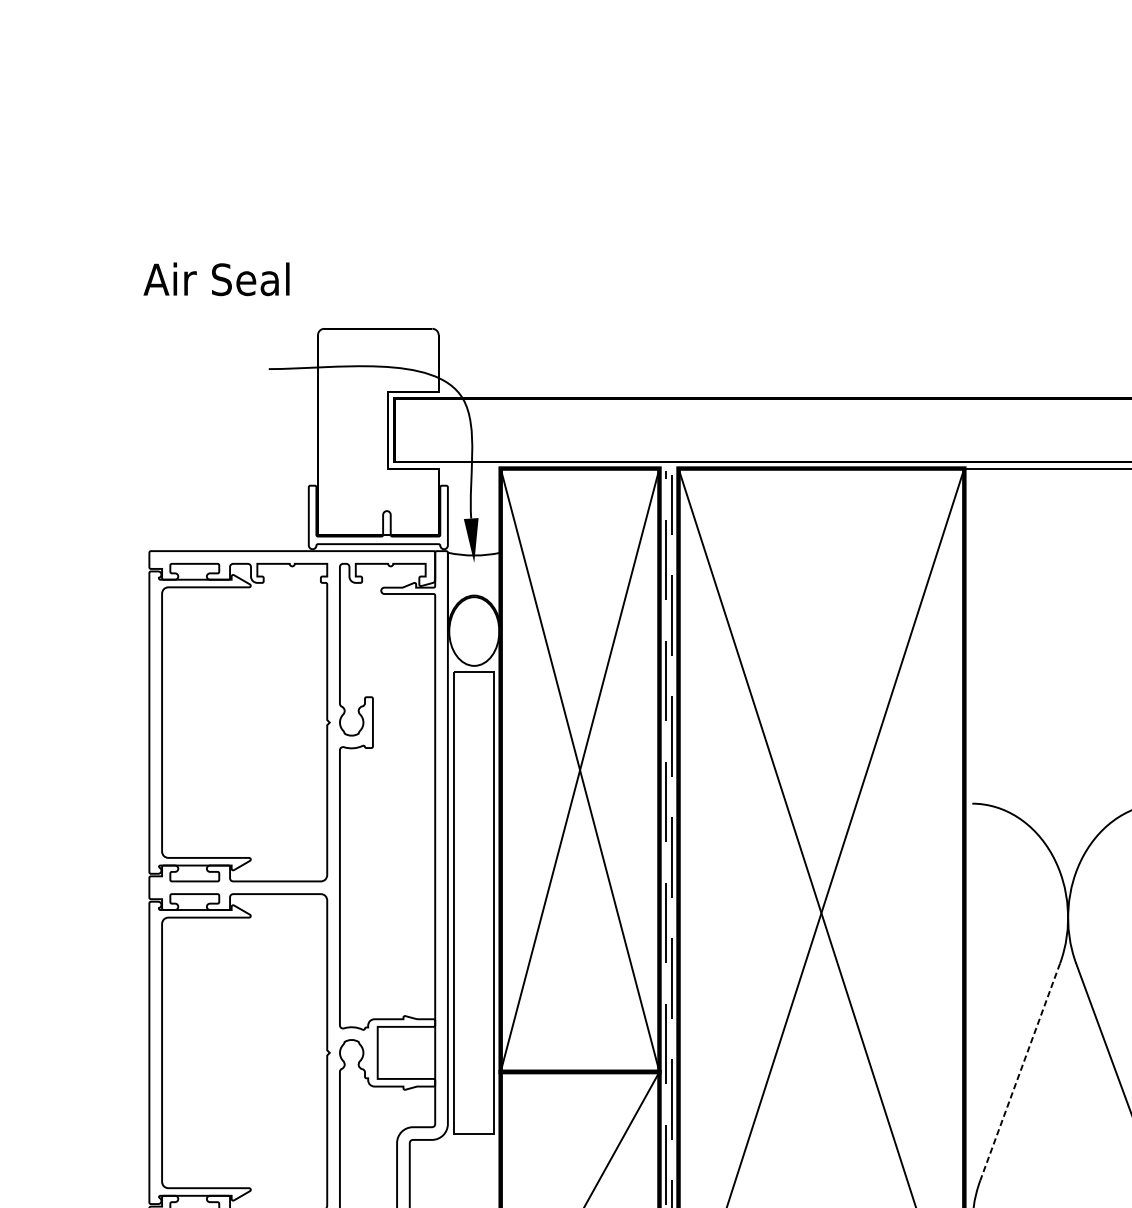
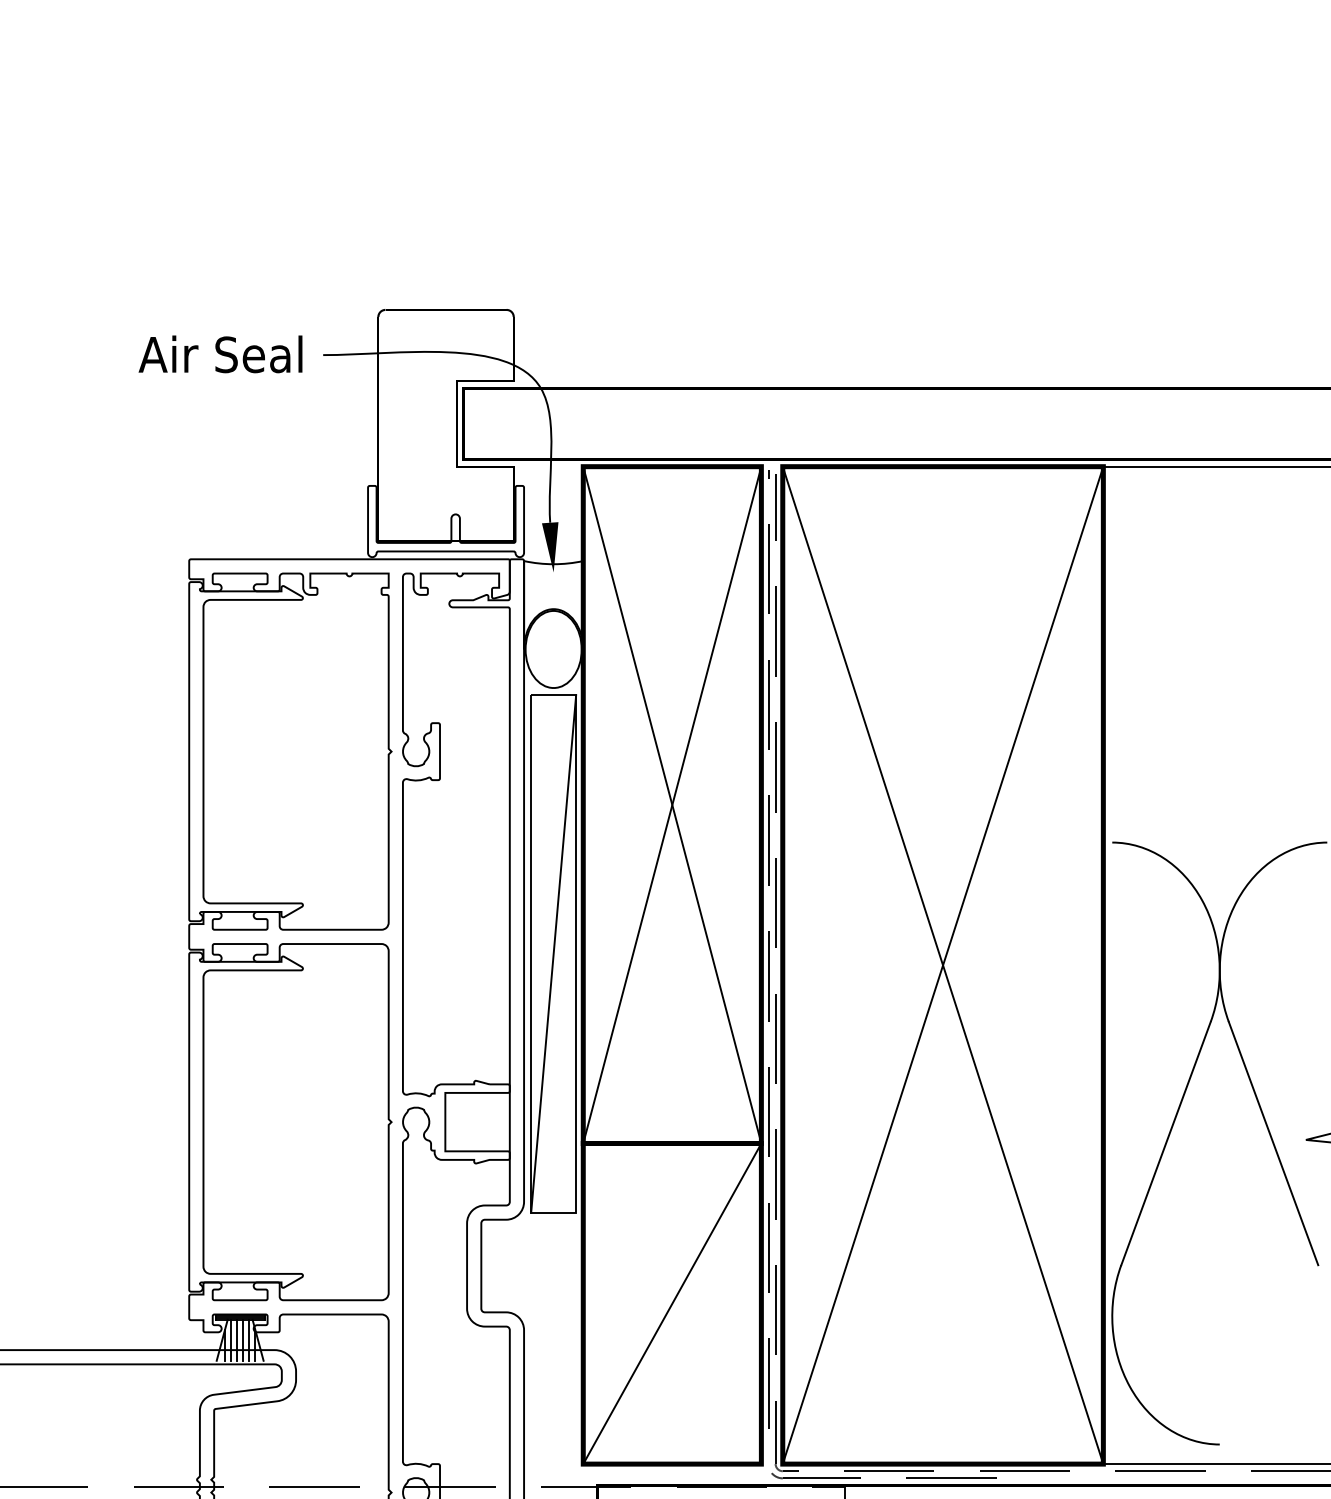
text: (216, 279) -> (220, 354), moved
line: (474, 902) -> (553, 953), added
line: (1020, 1071) -> (1166, 1143), dashed -> solid

